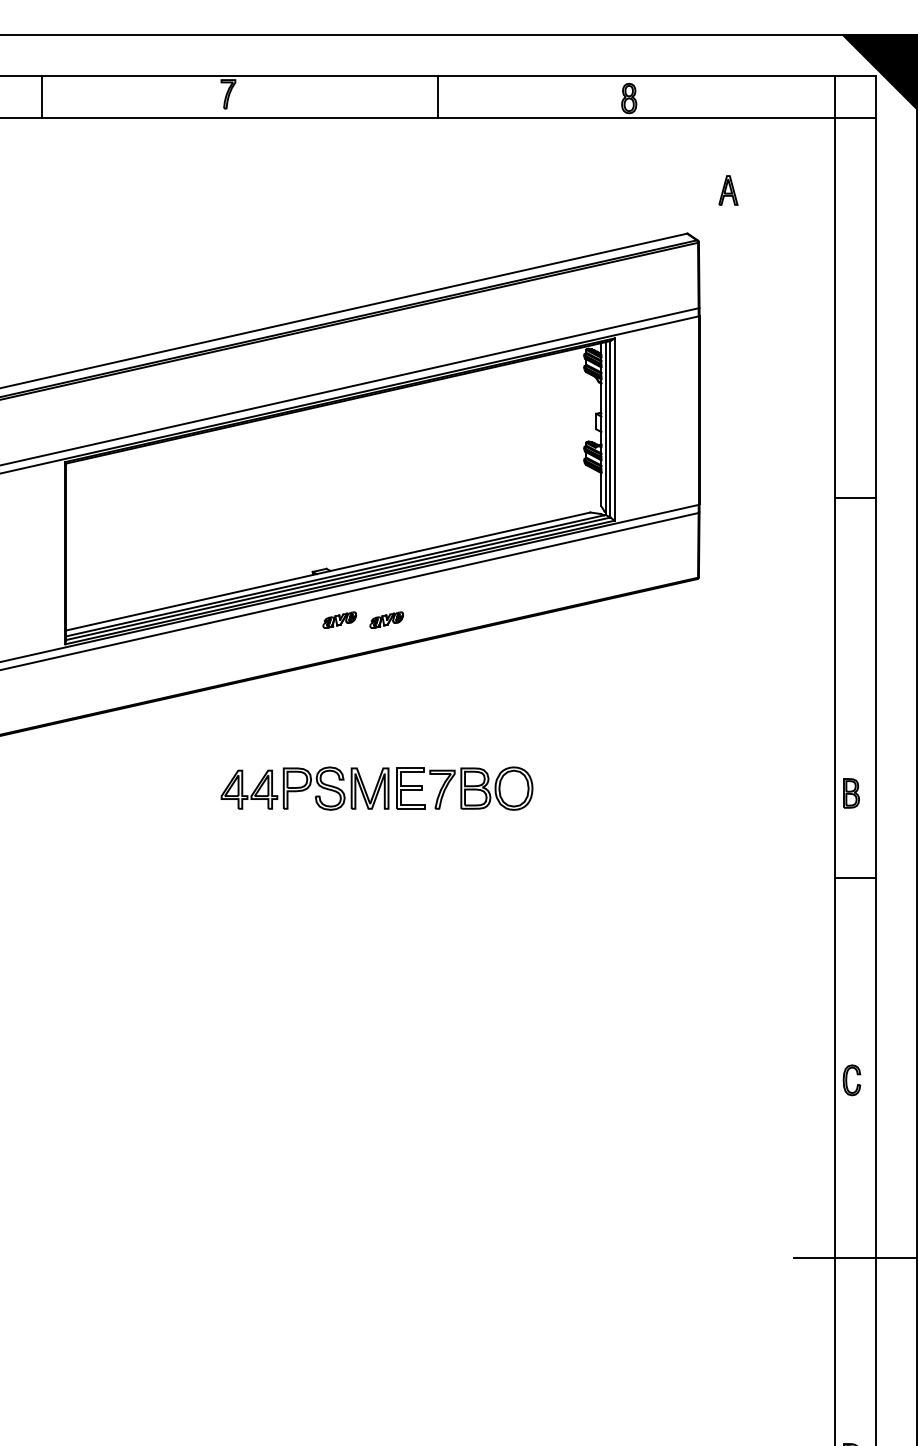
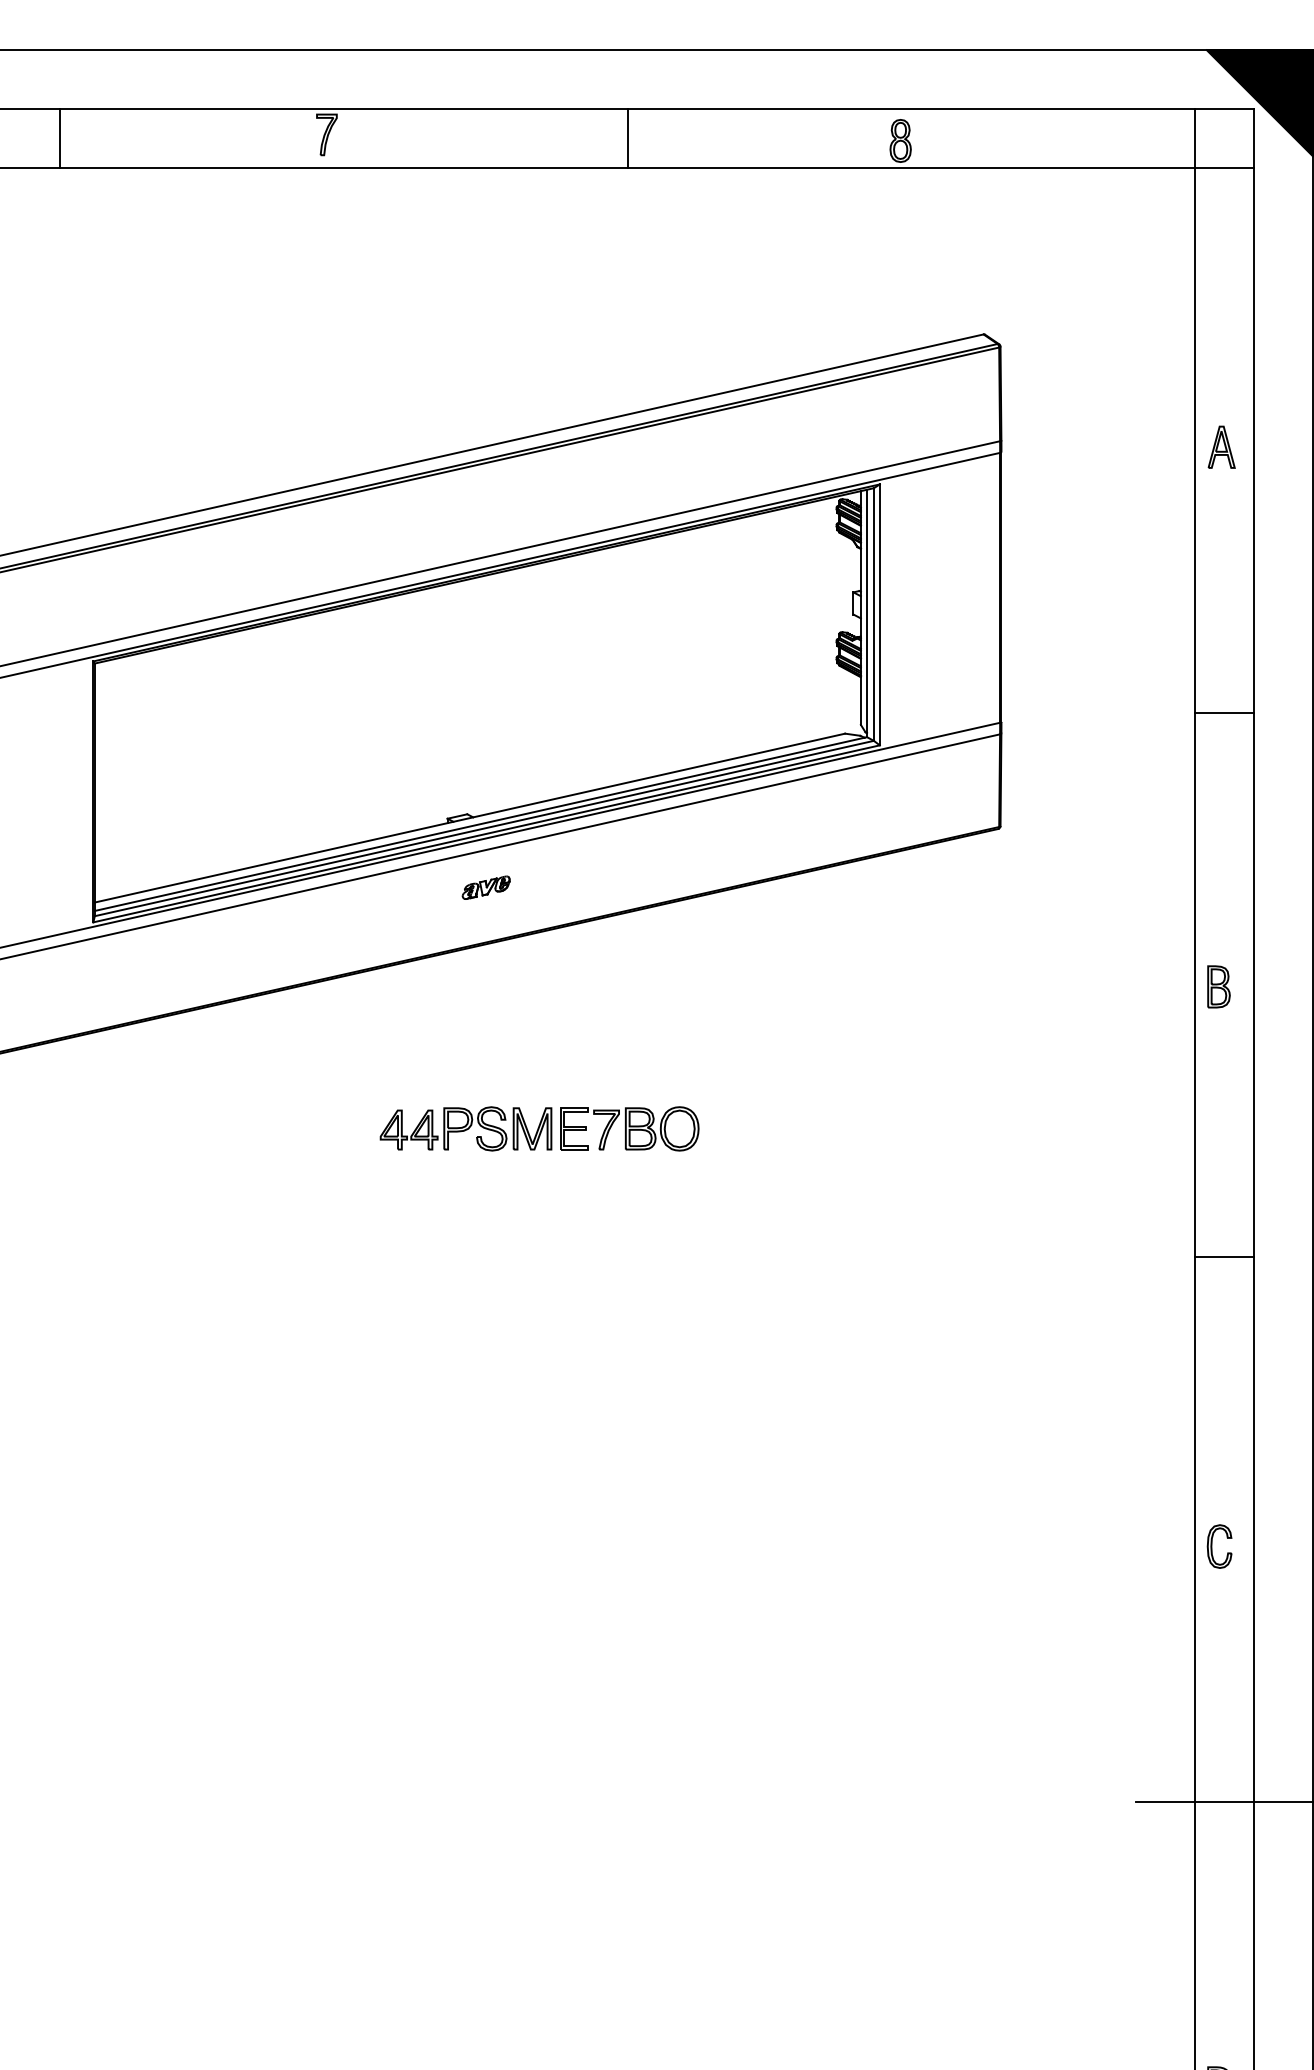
part: (728, 190) -> (1221, 447), moved
part: (386, 619) -> (553, 886), removed
part: (376, 788) -> (538, 1128), size x0.71
part: (851, 793) -> (1218, 987), moved

